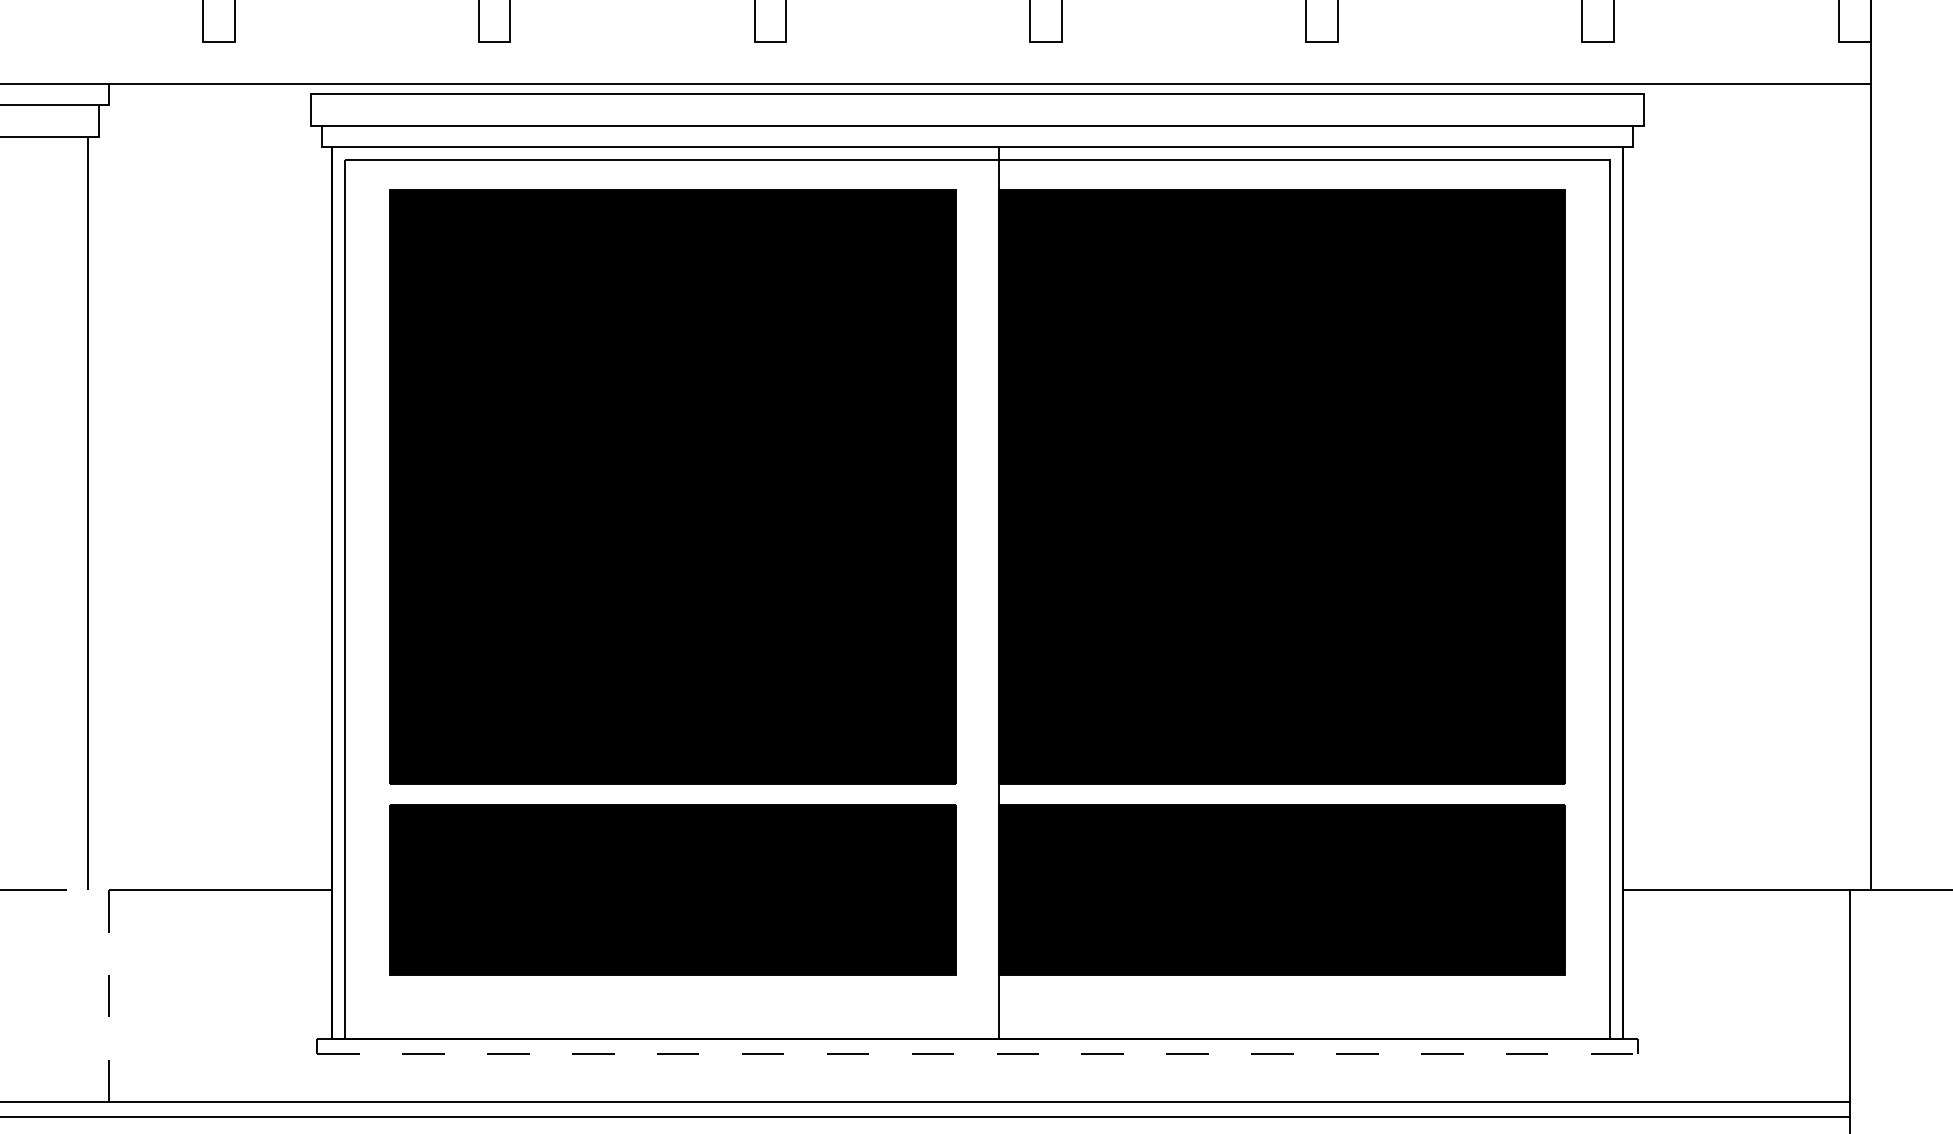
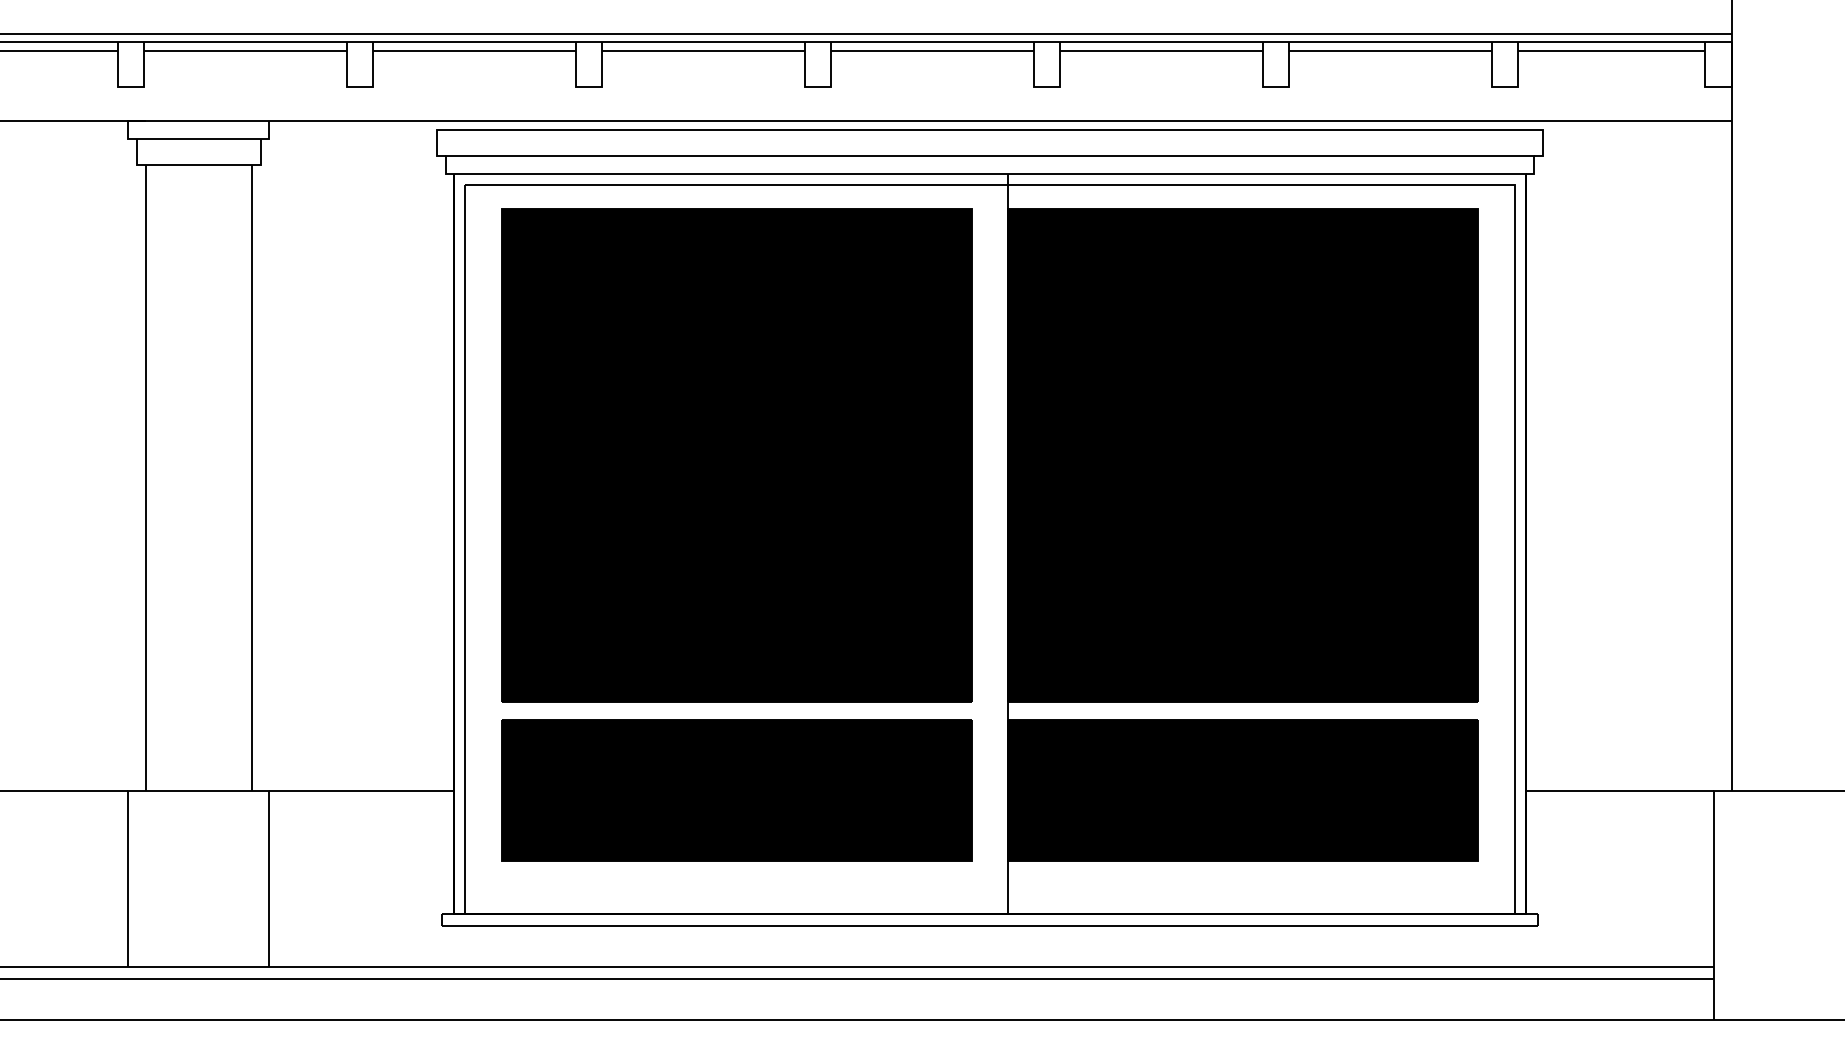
line: (109, 952) -> (269, 842), dashed -> solid
line: (976, 1053) -> (989, 926), dashed -> solid

